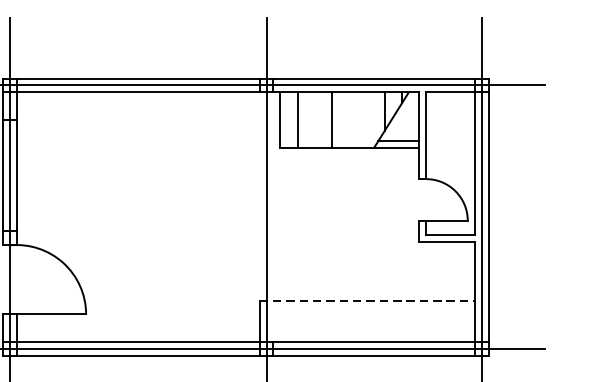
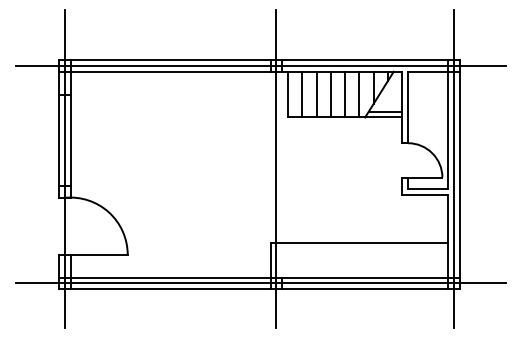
line: (315, 120) -> (316, 94), added
line: (350, 120) -> (345, 94), added
line: (367, 120) -> (359, 94), added
line: (367, 300) -> (359, 243), dashed -> solid

